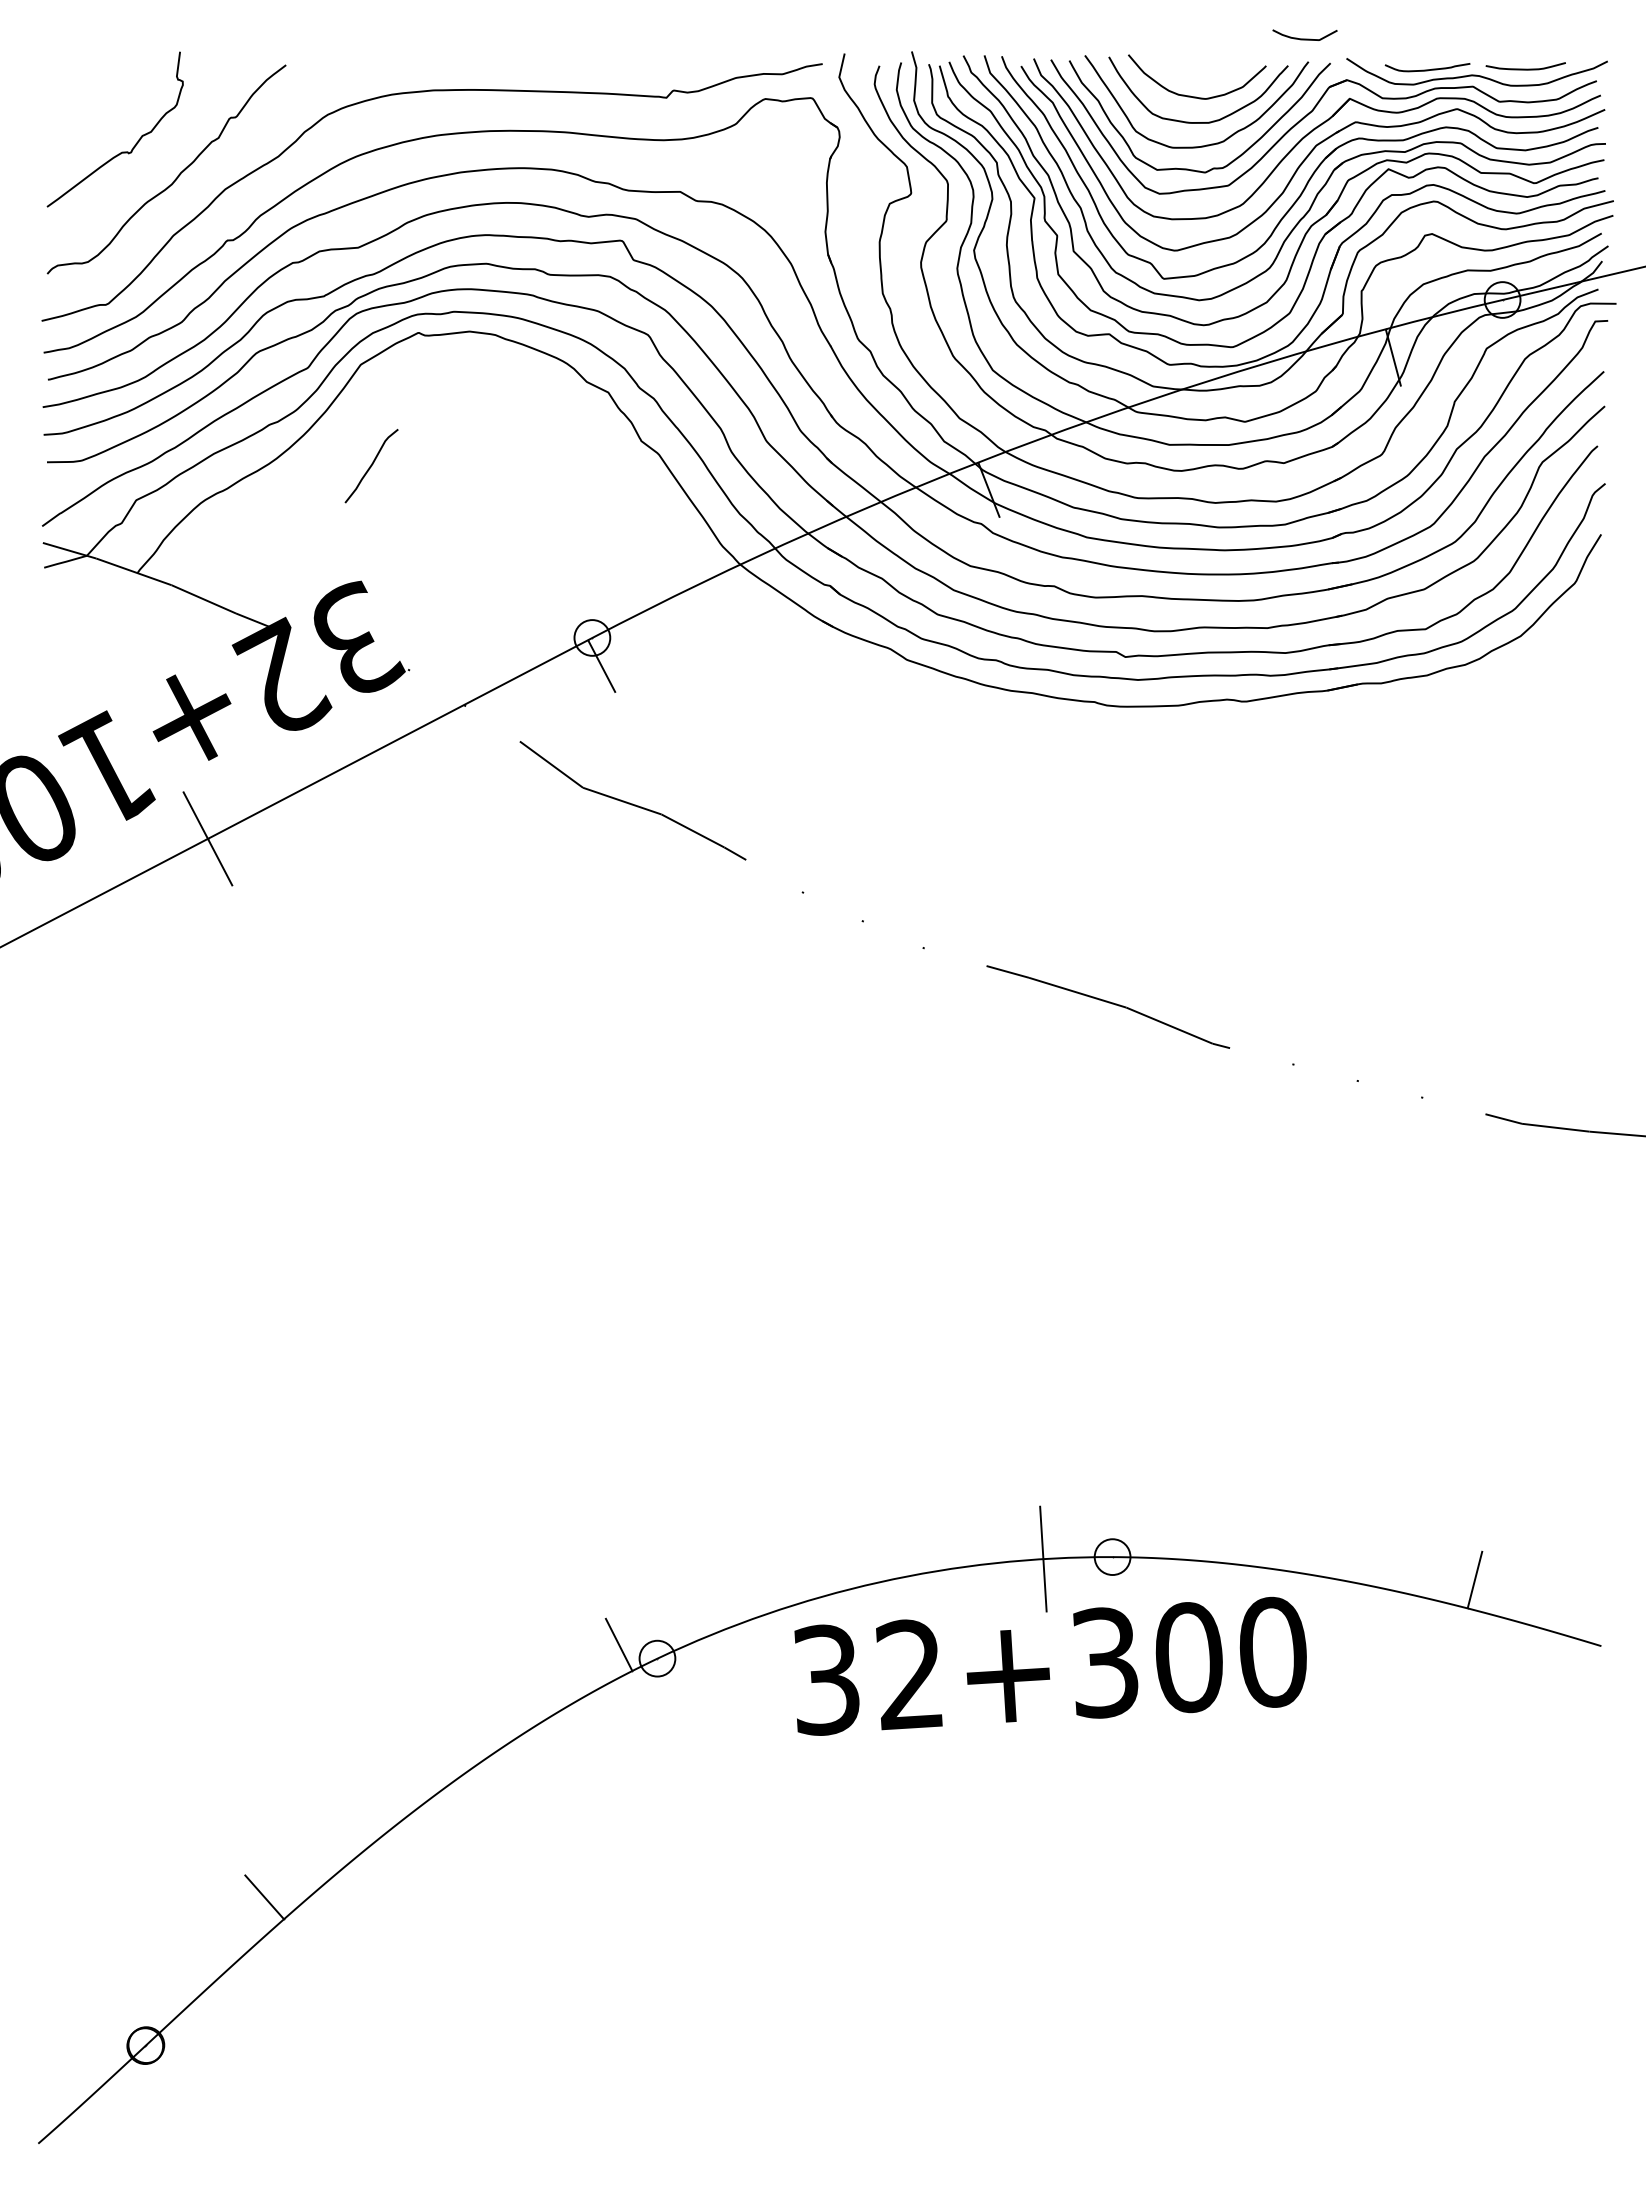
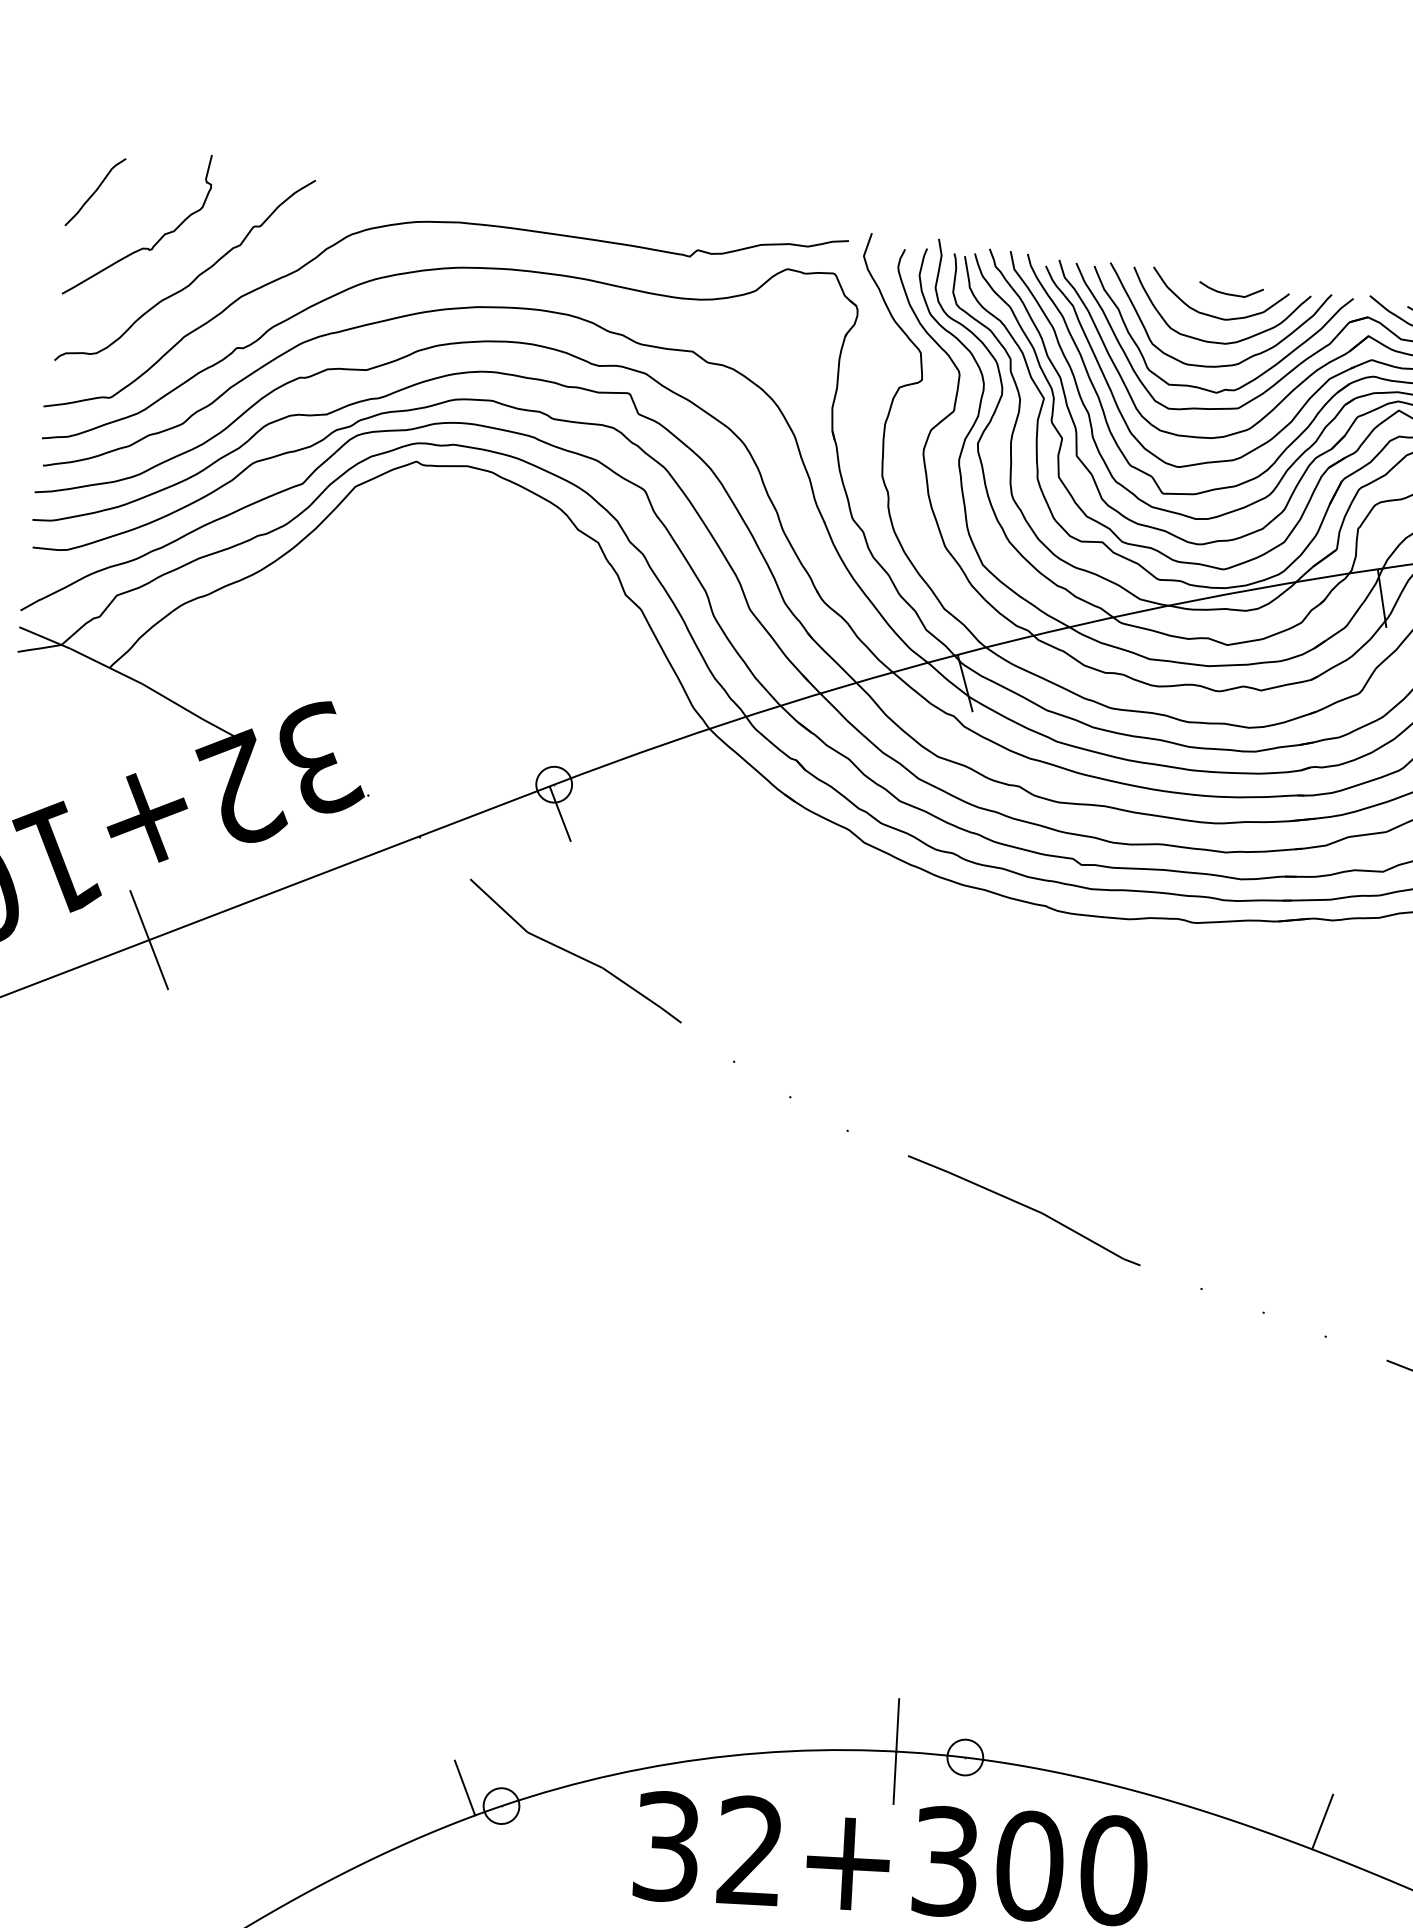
curve: (1304, 38) -> (1230, 293), moved
curve: (371, 466) -> (95, 192), moved

